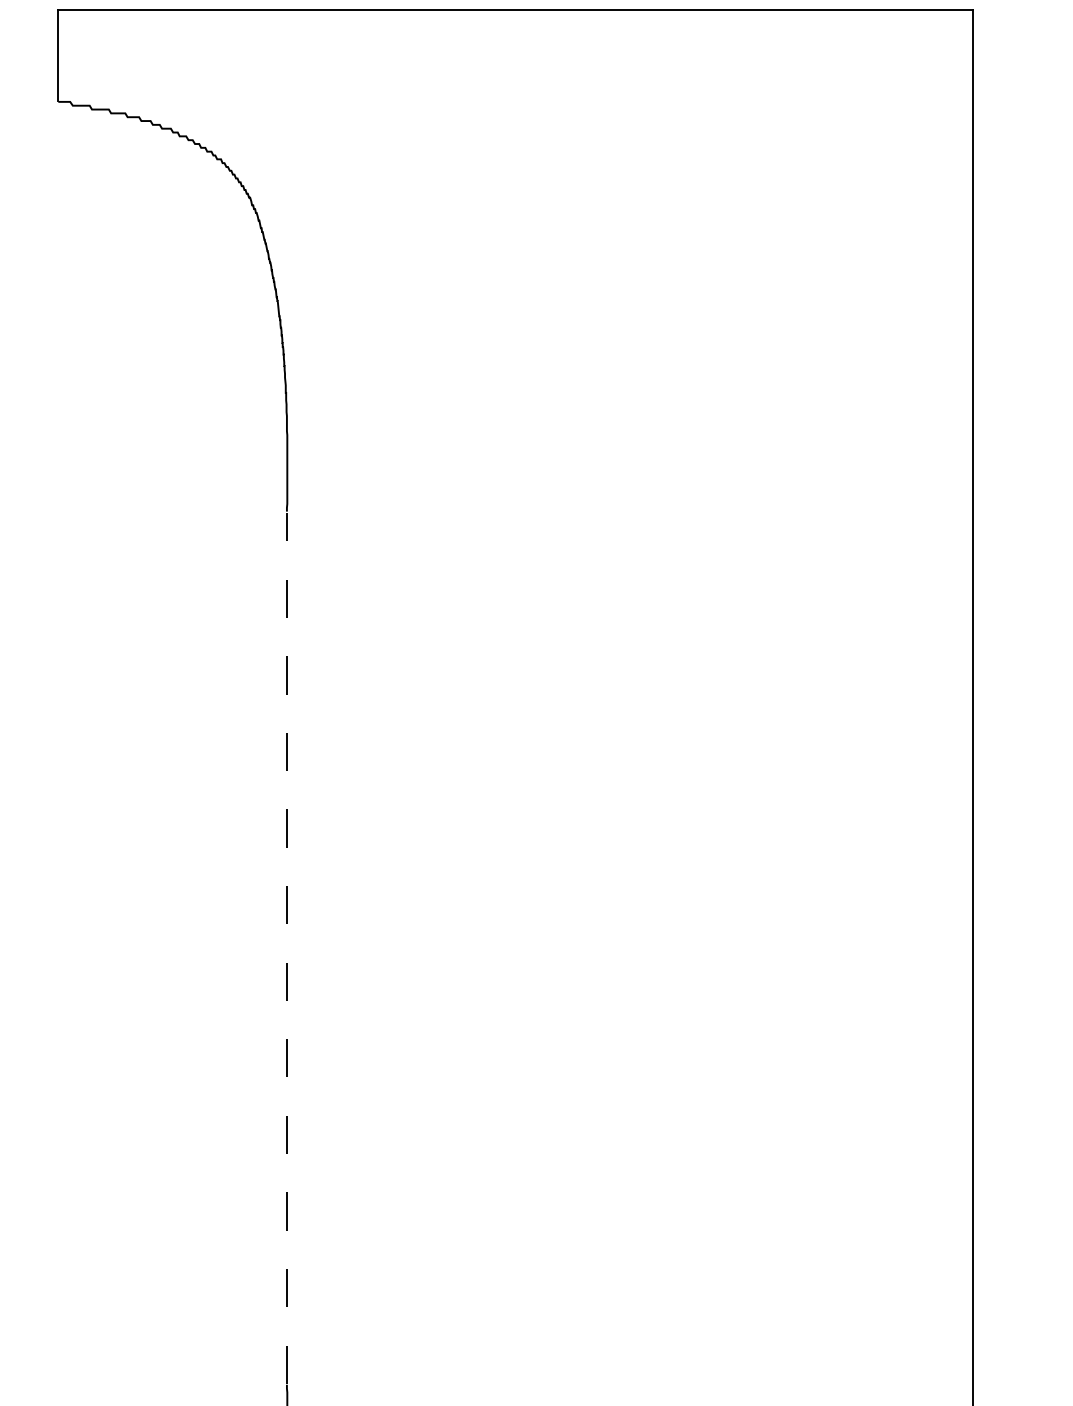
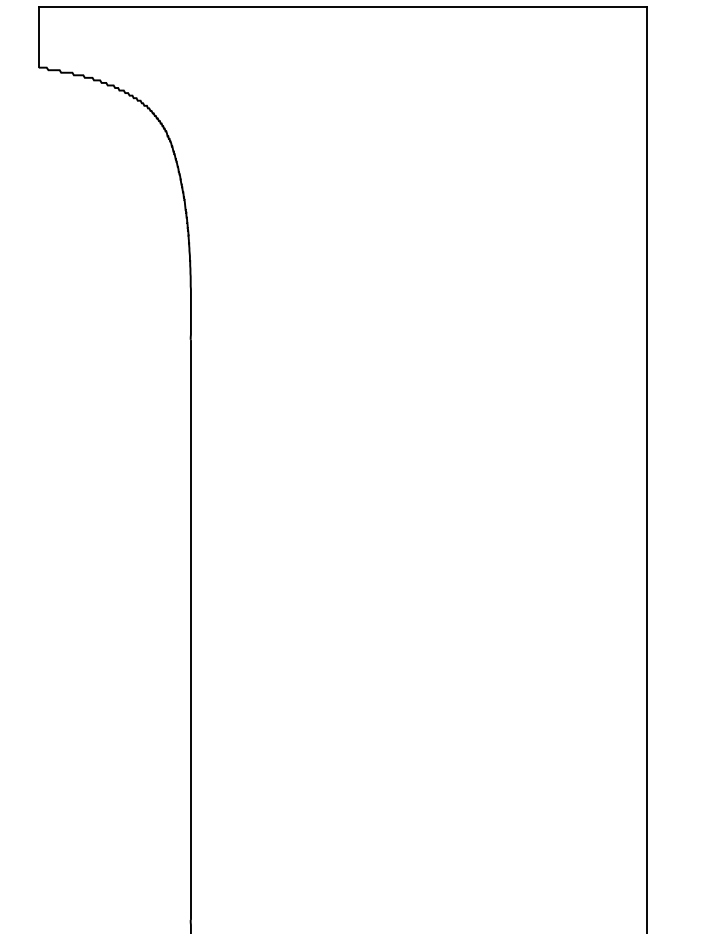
line: (286, 947) -> (190, 629), dashed -> solid

